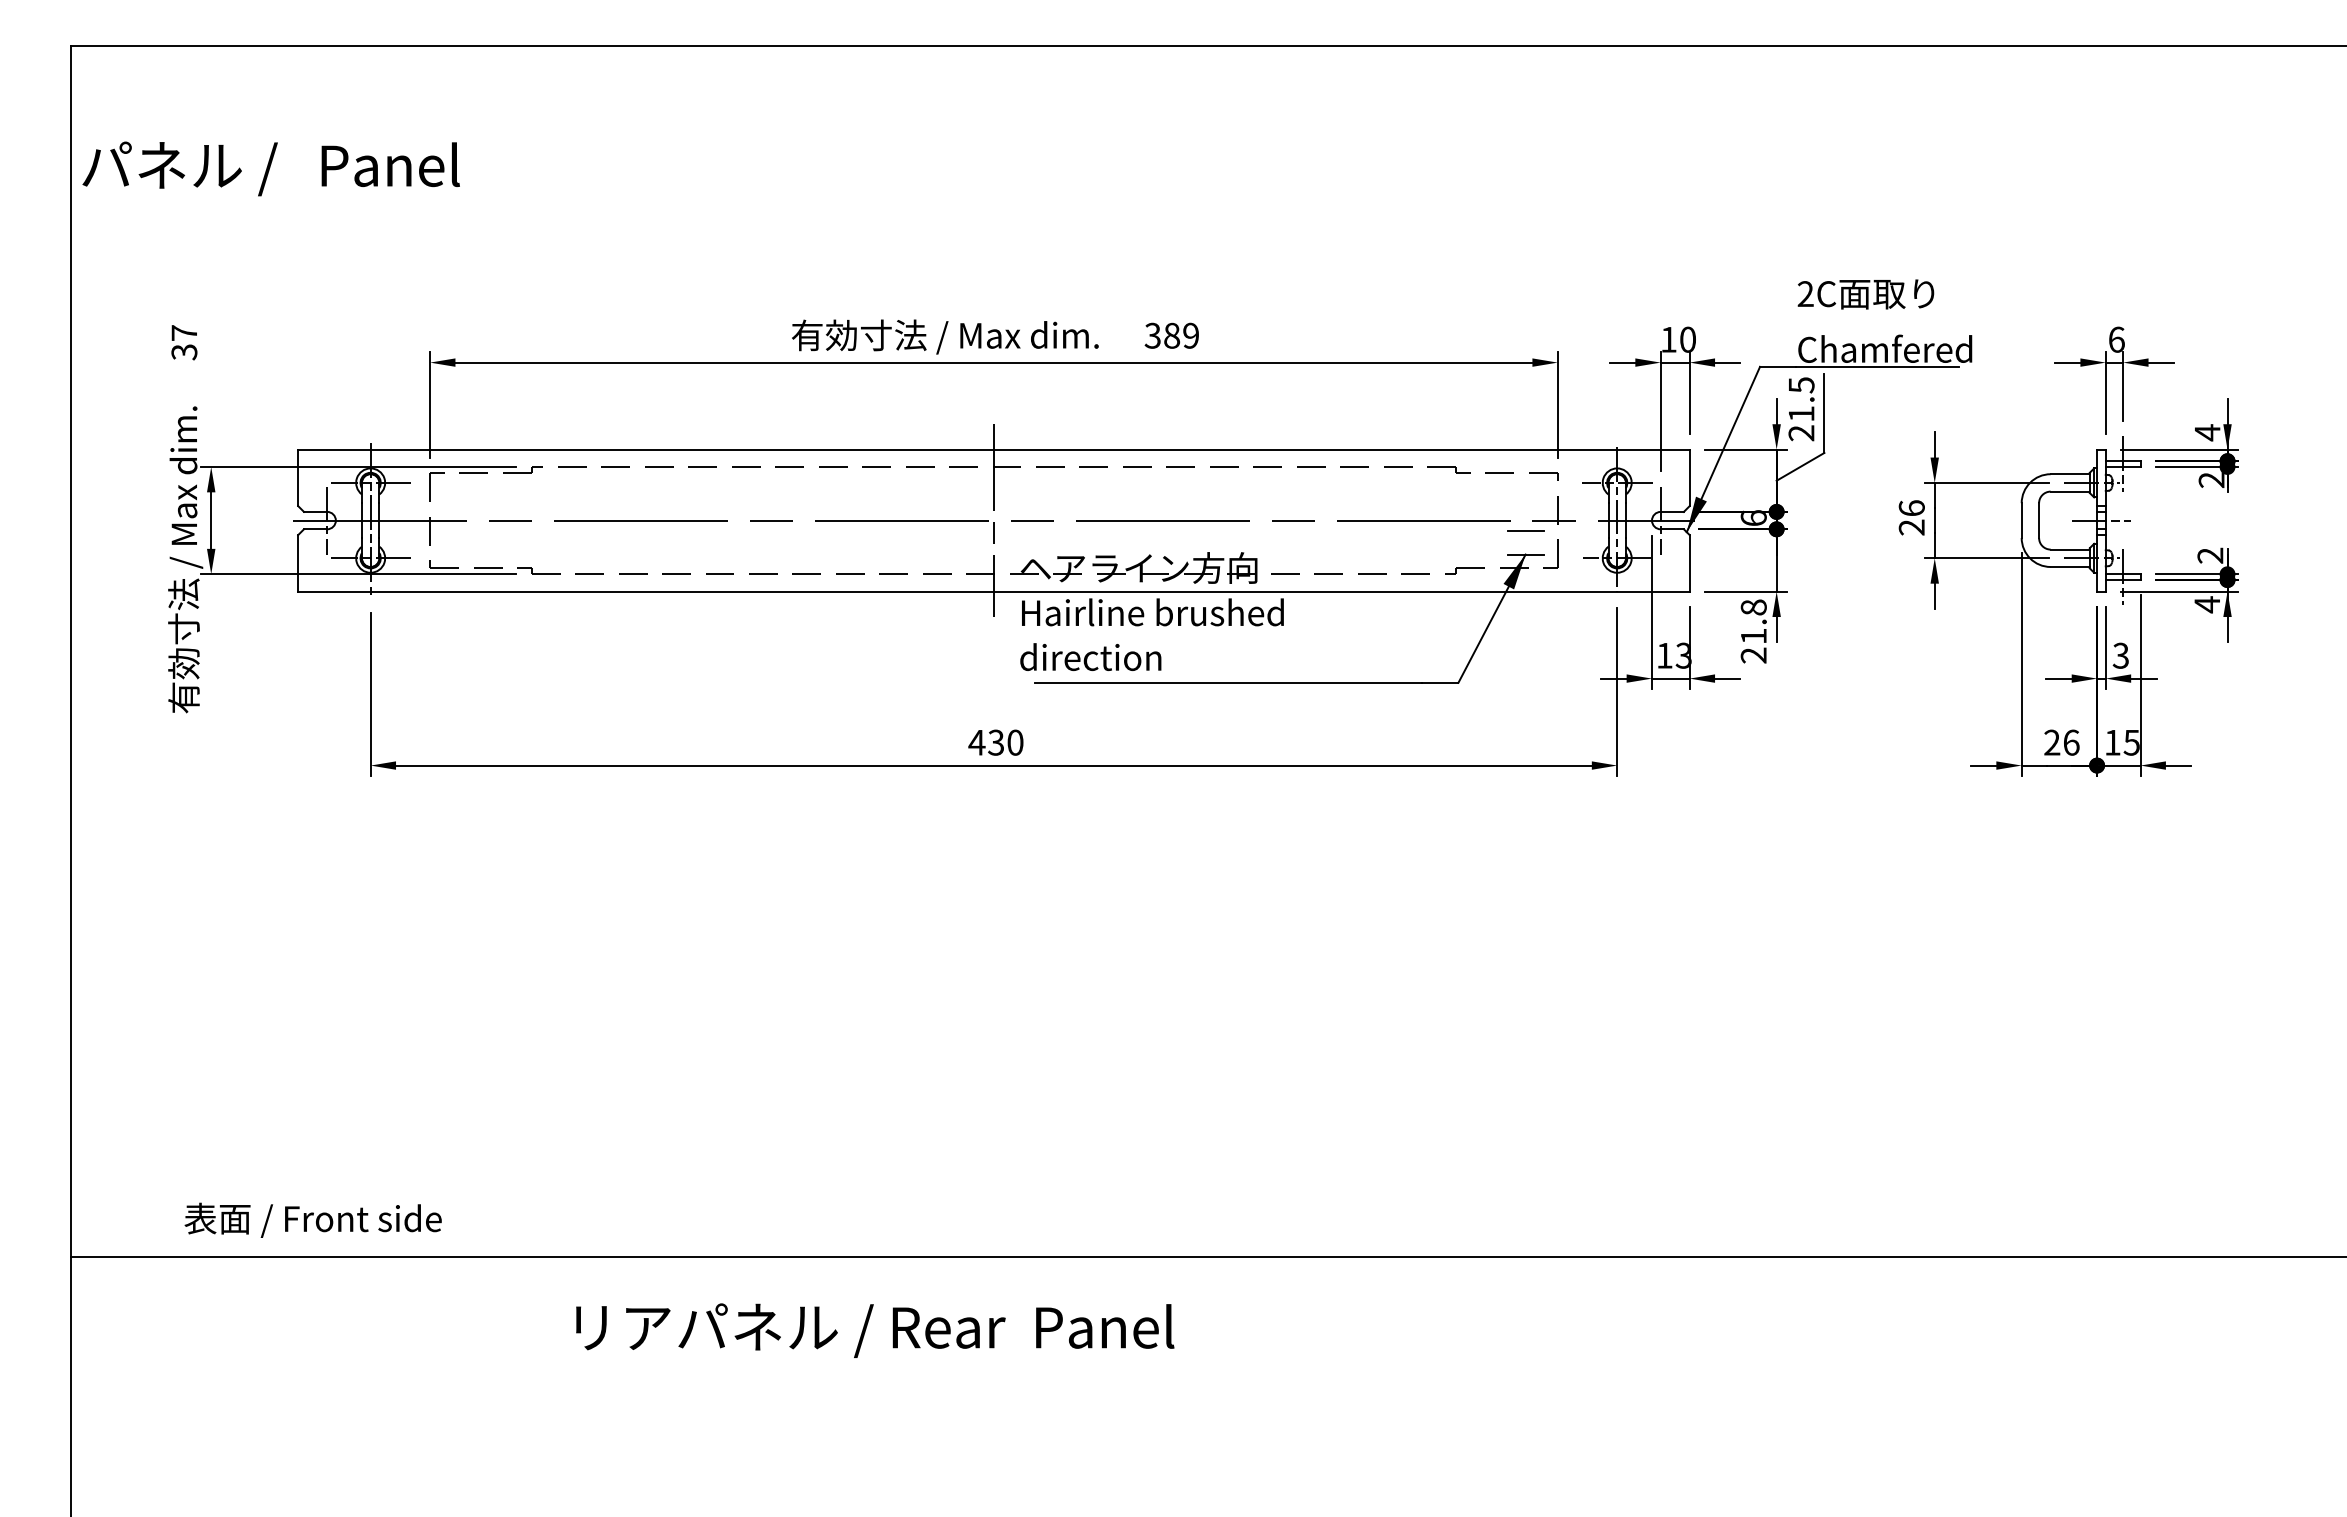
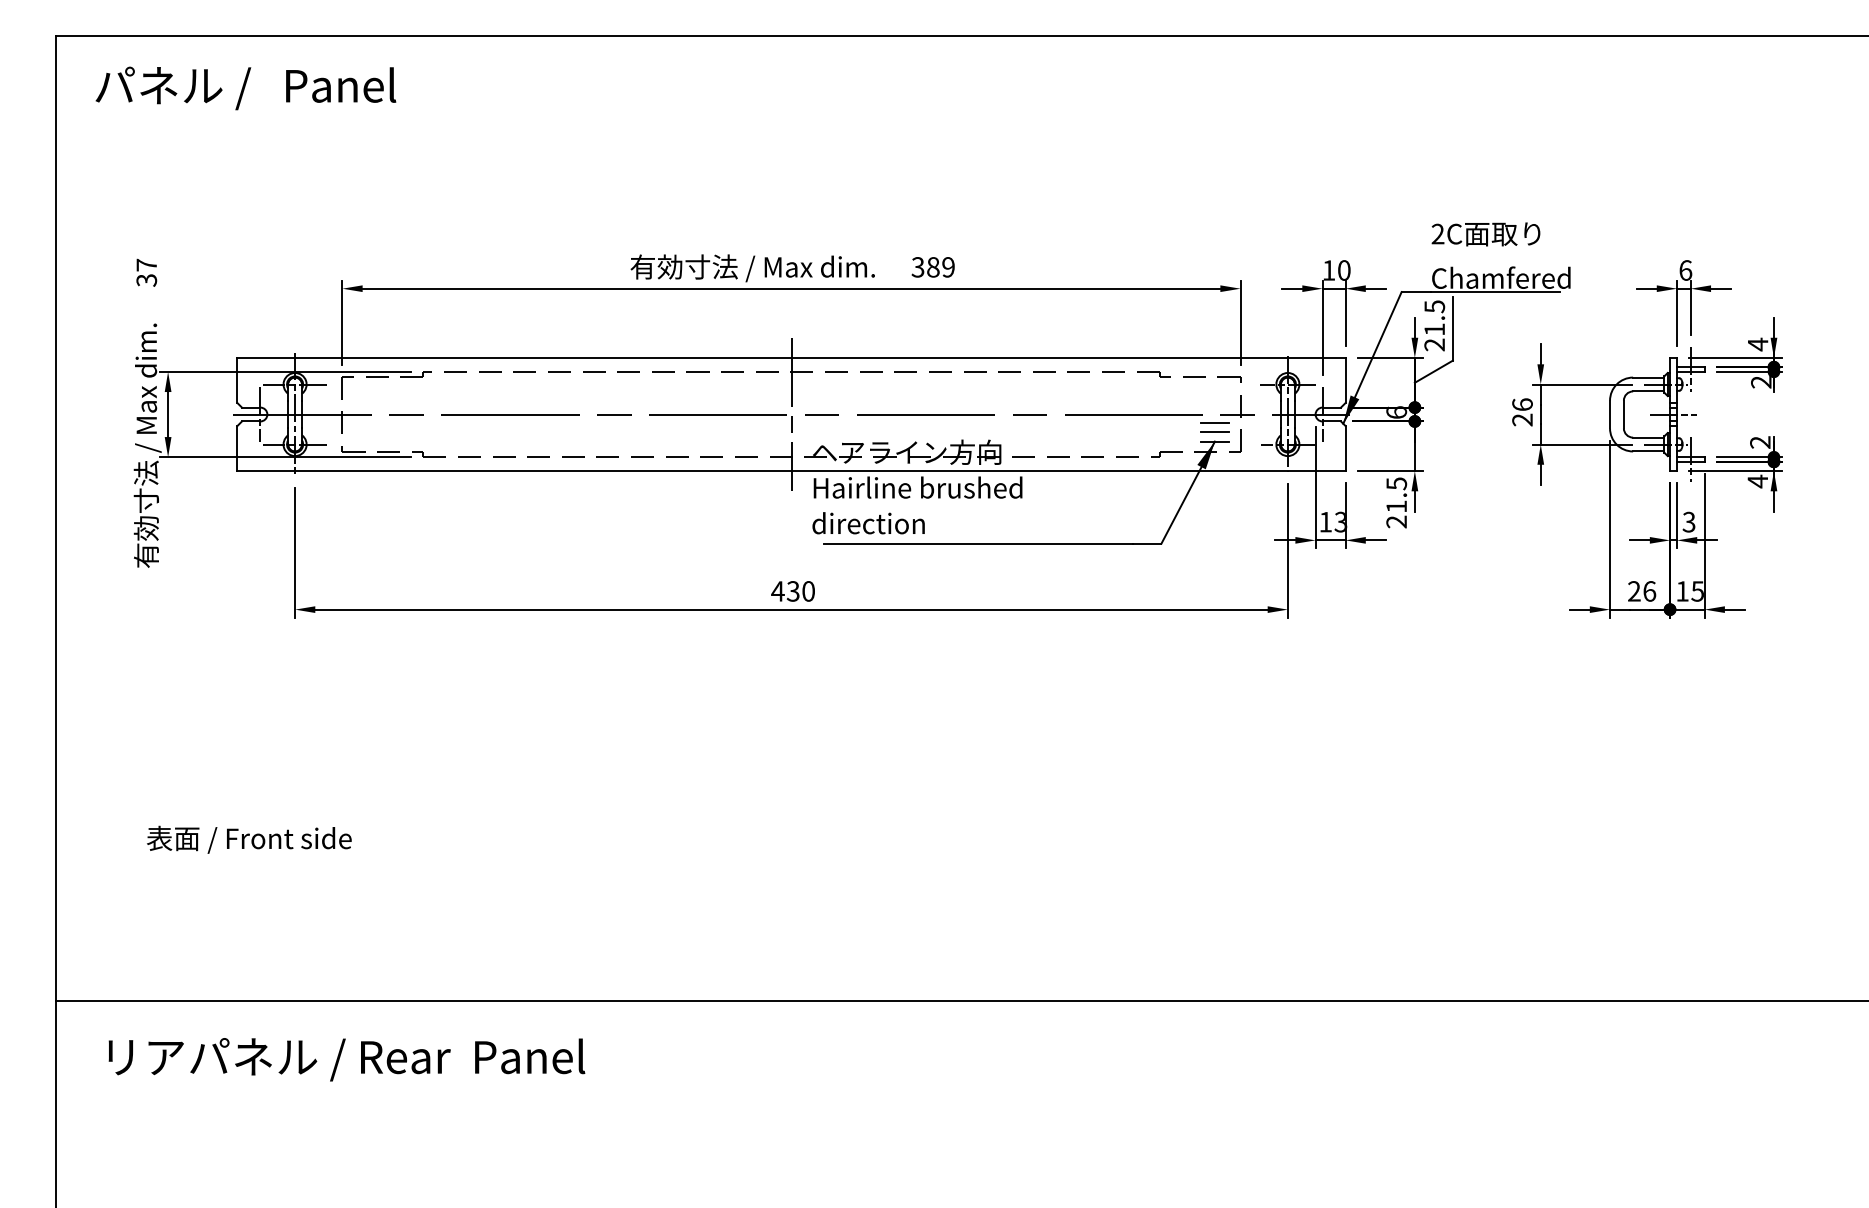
text: (270, 168) -> (245, 88), moved
line: (1525, 543) -> (1214, 432), added
text: (1753, 607) -> (1396, 483), 21.8 -> 21.5
text: (313, 1219) -> (249, 839), moved
text: (874, 1330) -> (346, 1059), moved

